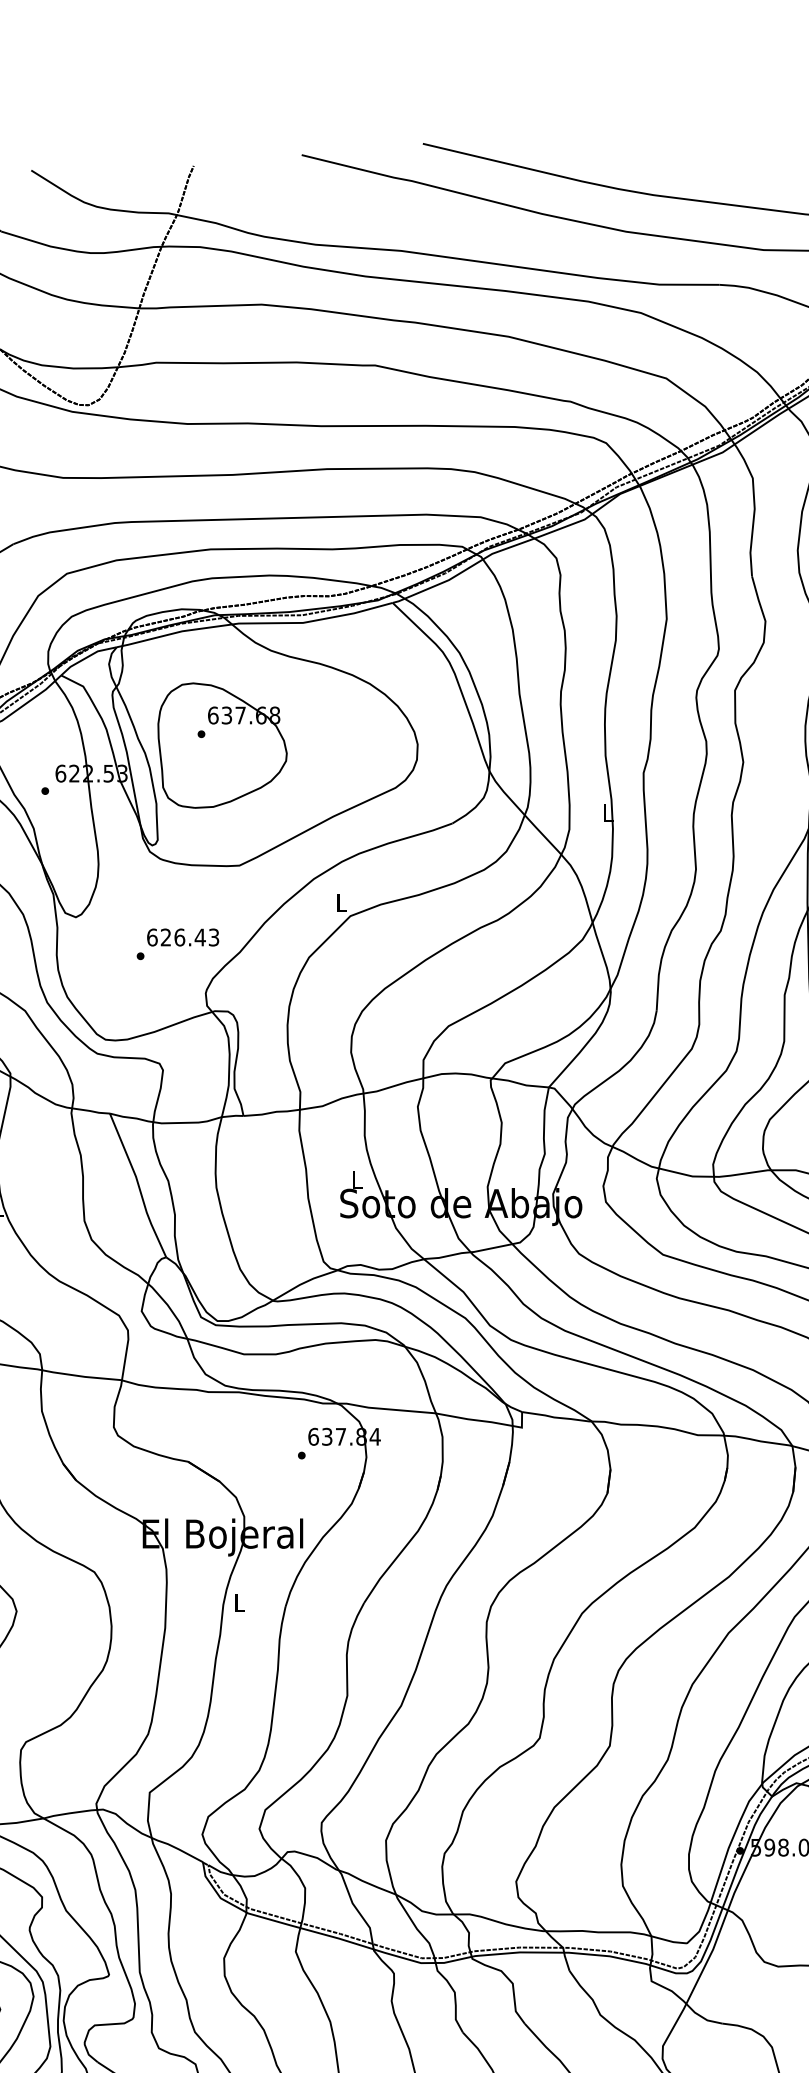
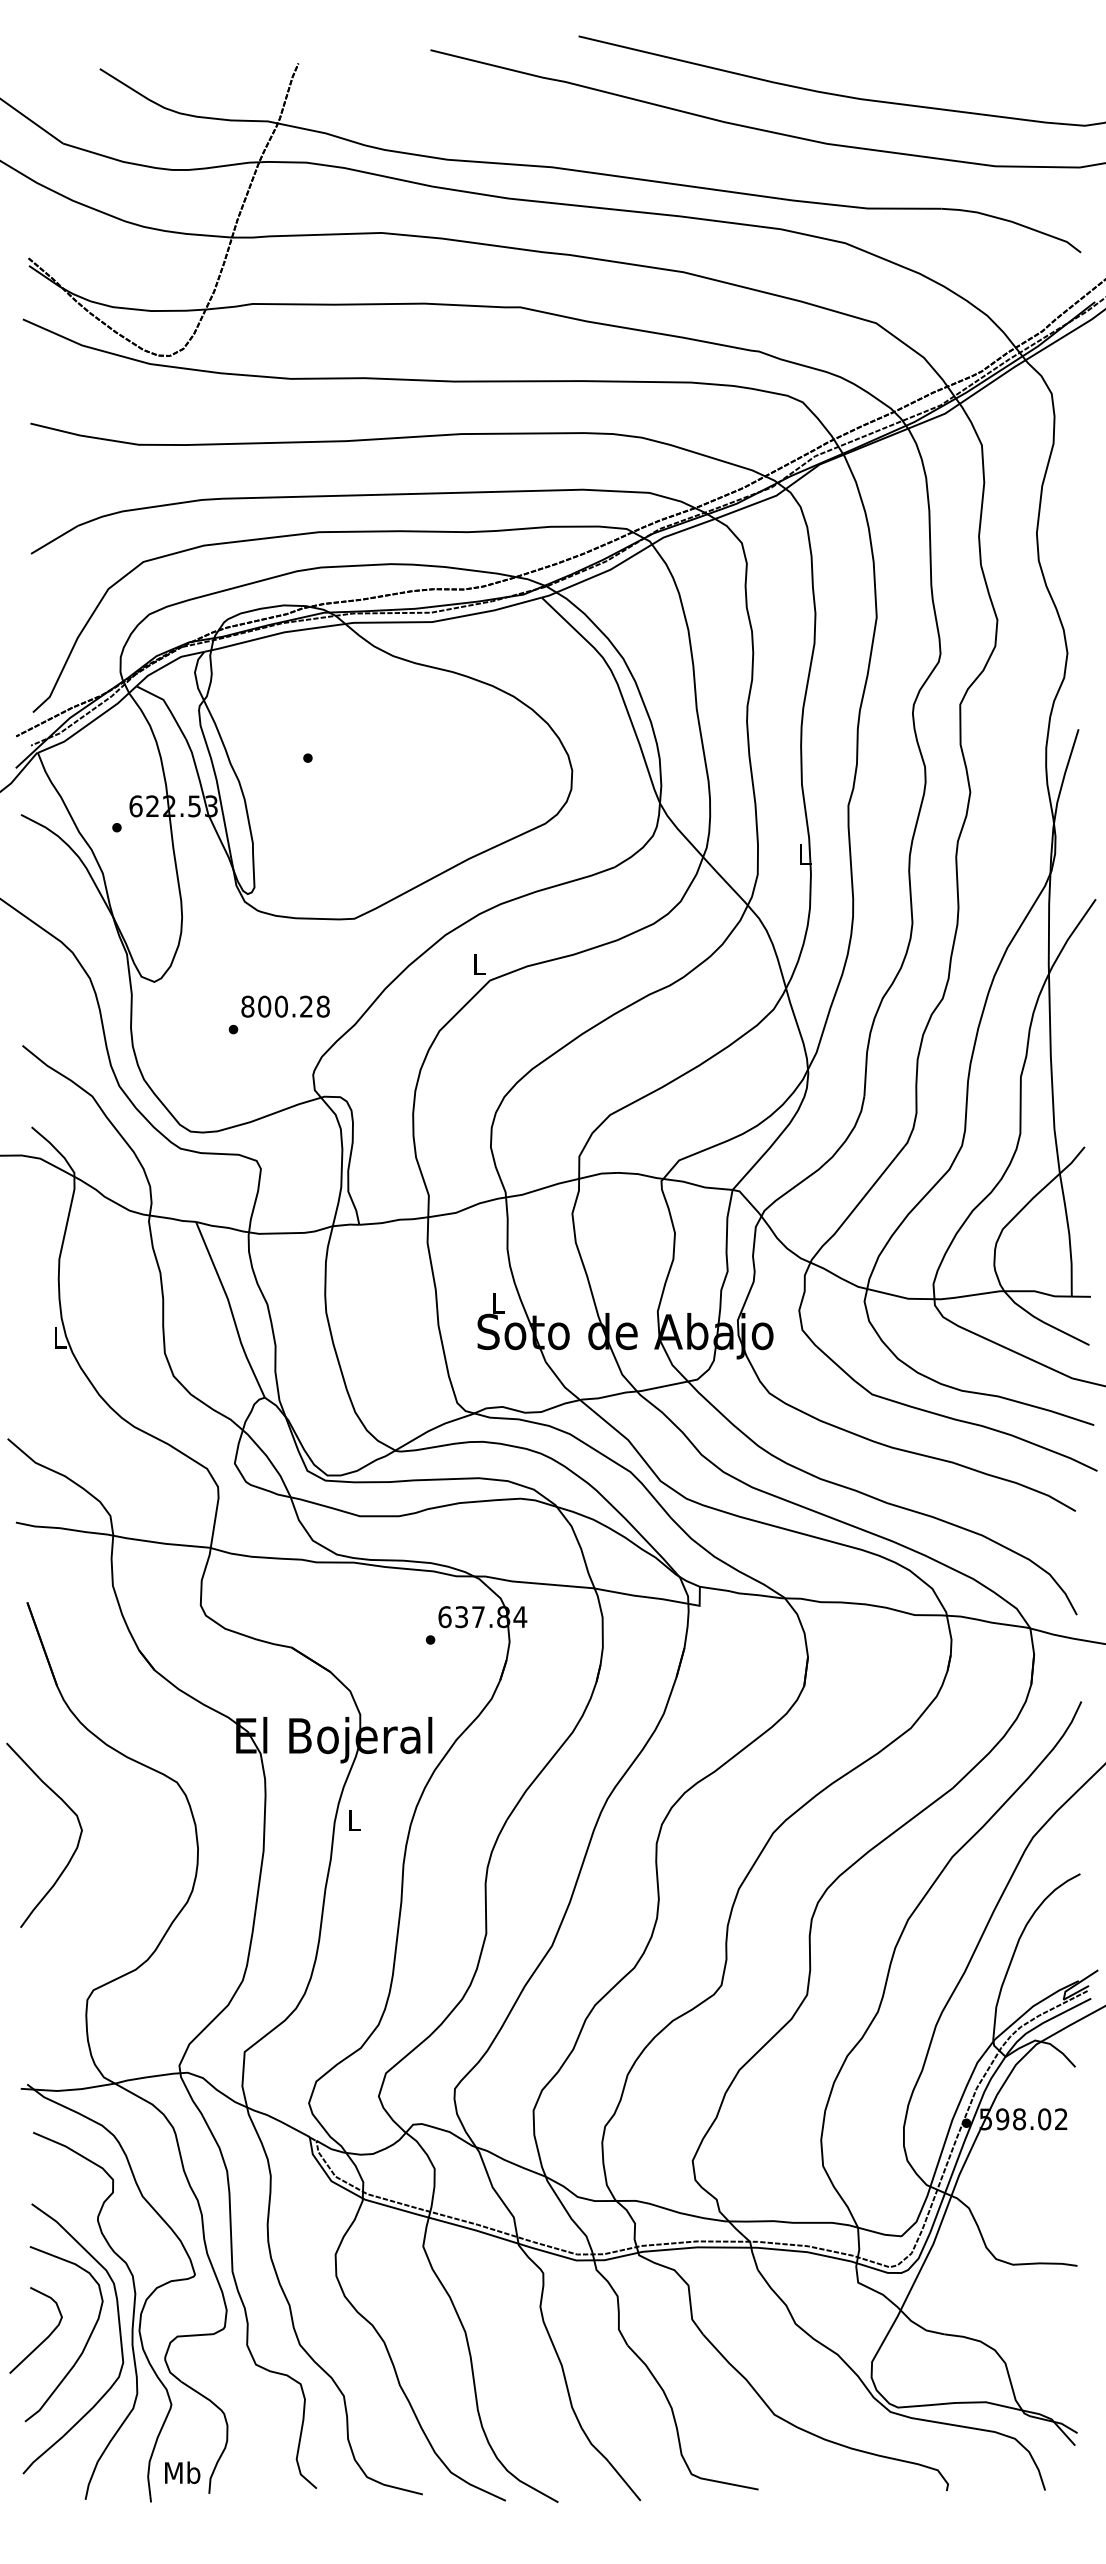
part: (222, 745) -> (333, 772), removed
text: (183, 937) -> (285, 1006), 626.43 -> 800.28

